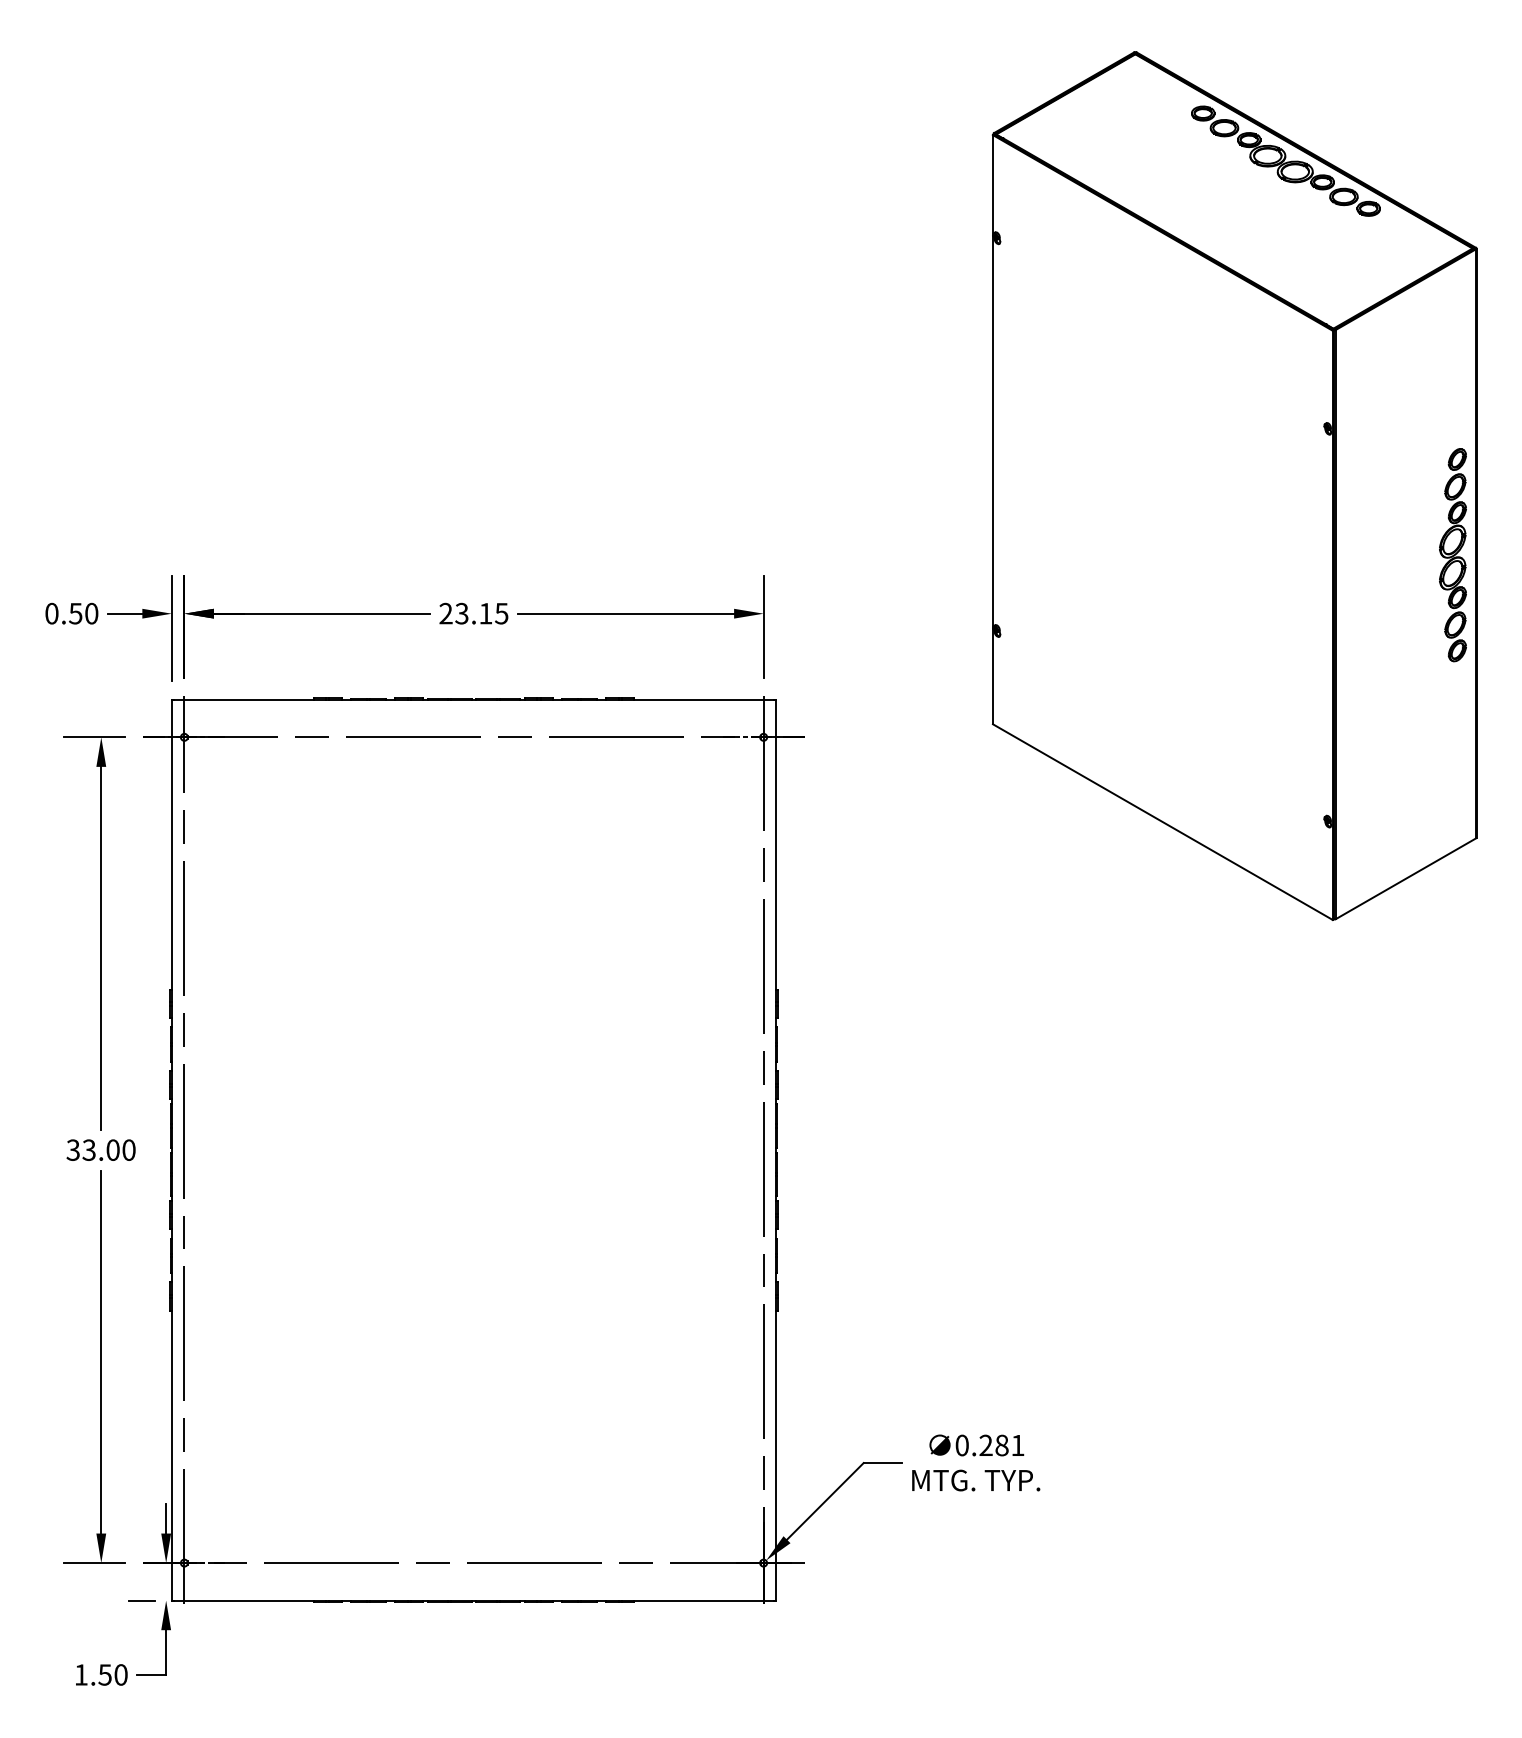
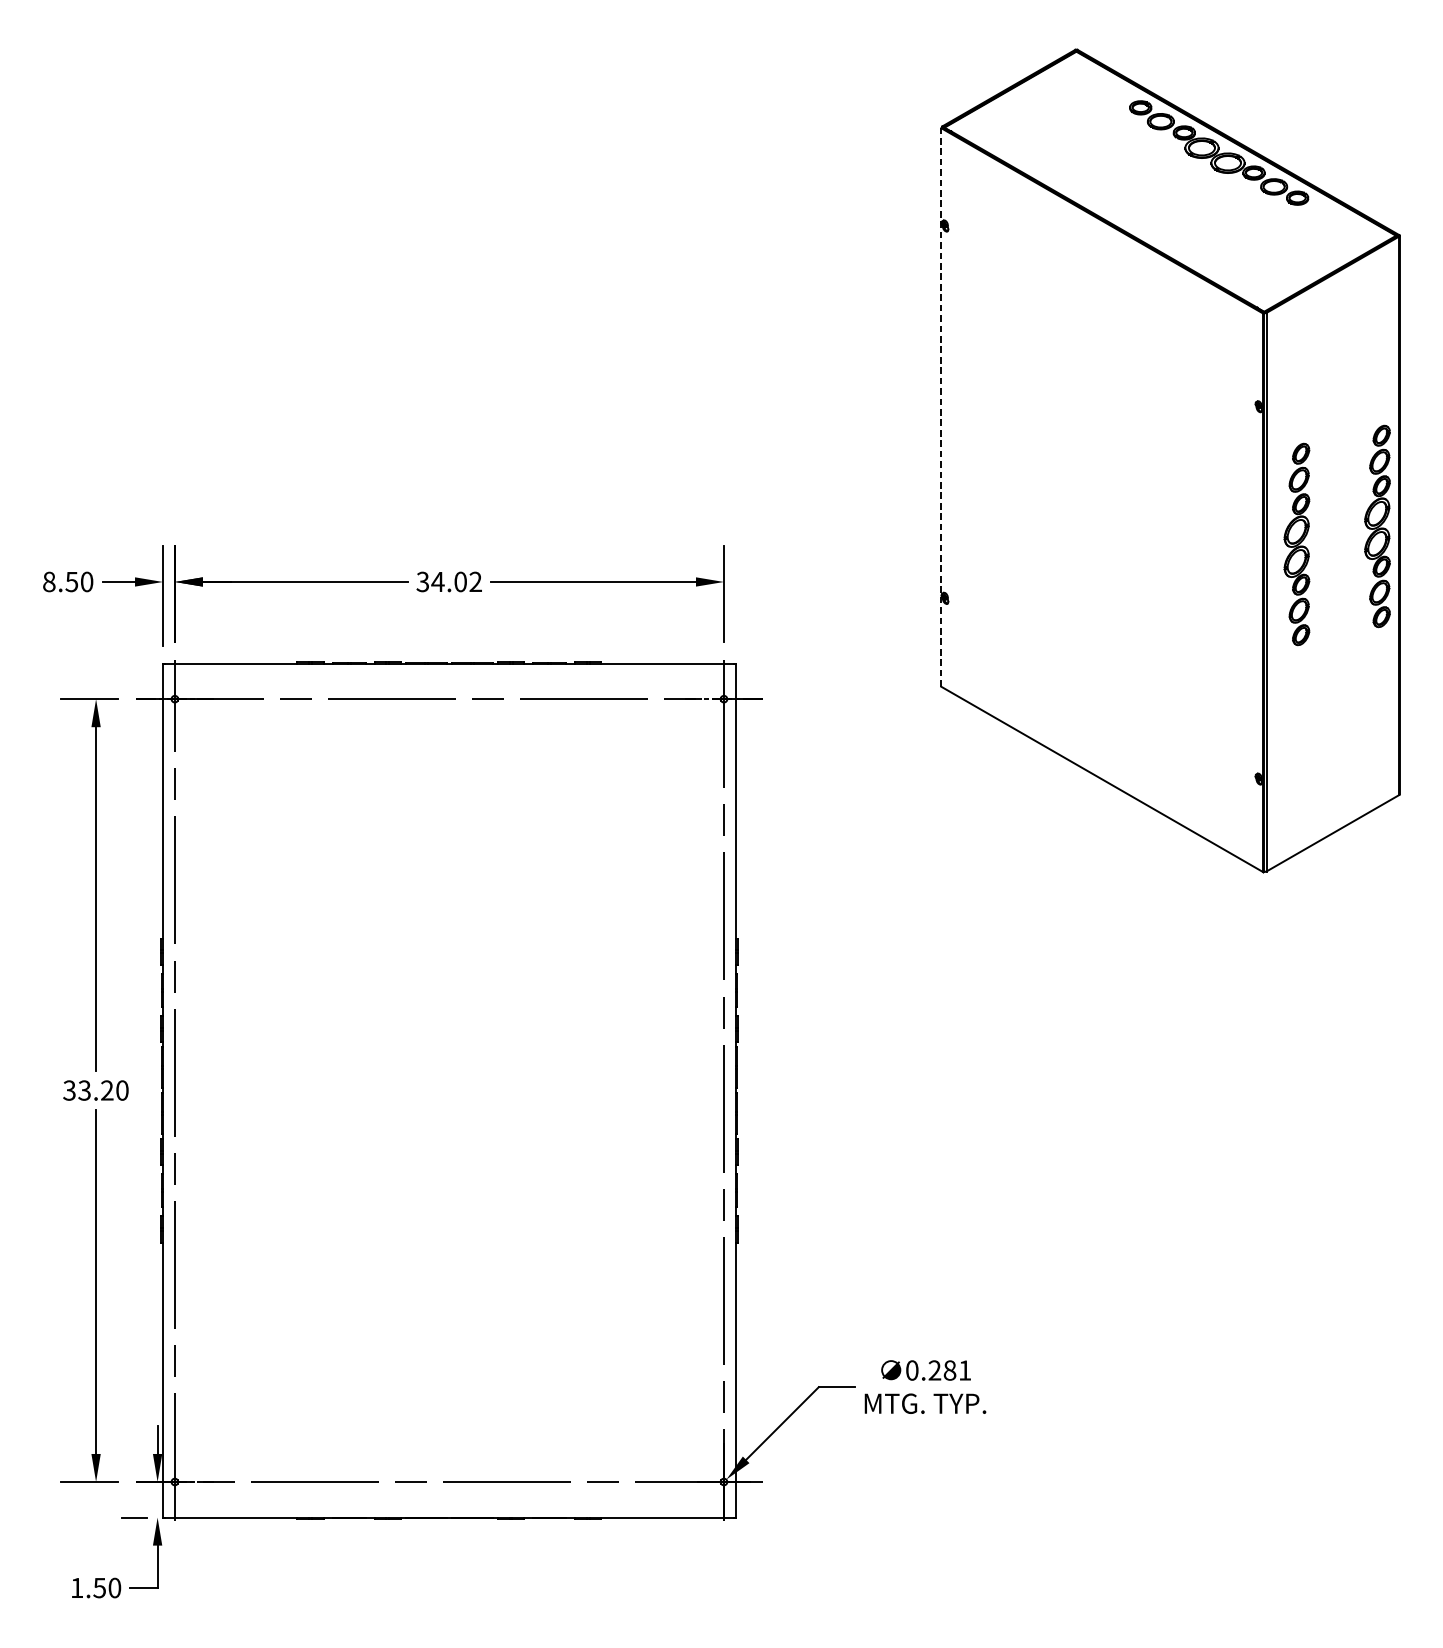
line: (992, 429) -> (940, 407), solid -> dashed
part: (1367, 574) -> (1296, 544), added
text: (51, 613) -> (48, 581), 0.50 -> 8.50
text: (473, 613) -> (448, 581), 23.15 -> 34.02
text: (112, 1149) -> (106, 1089), 33.00 -> 33.20

